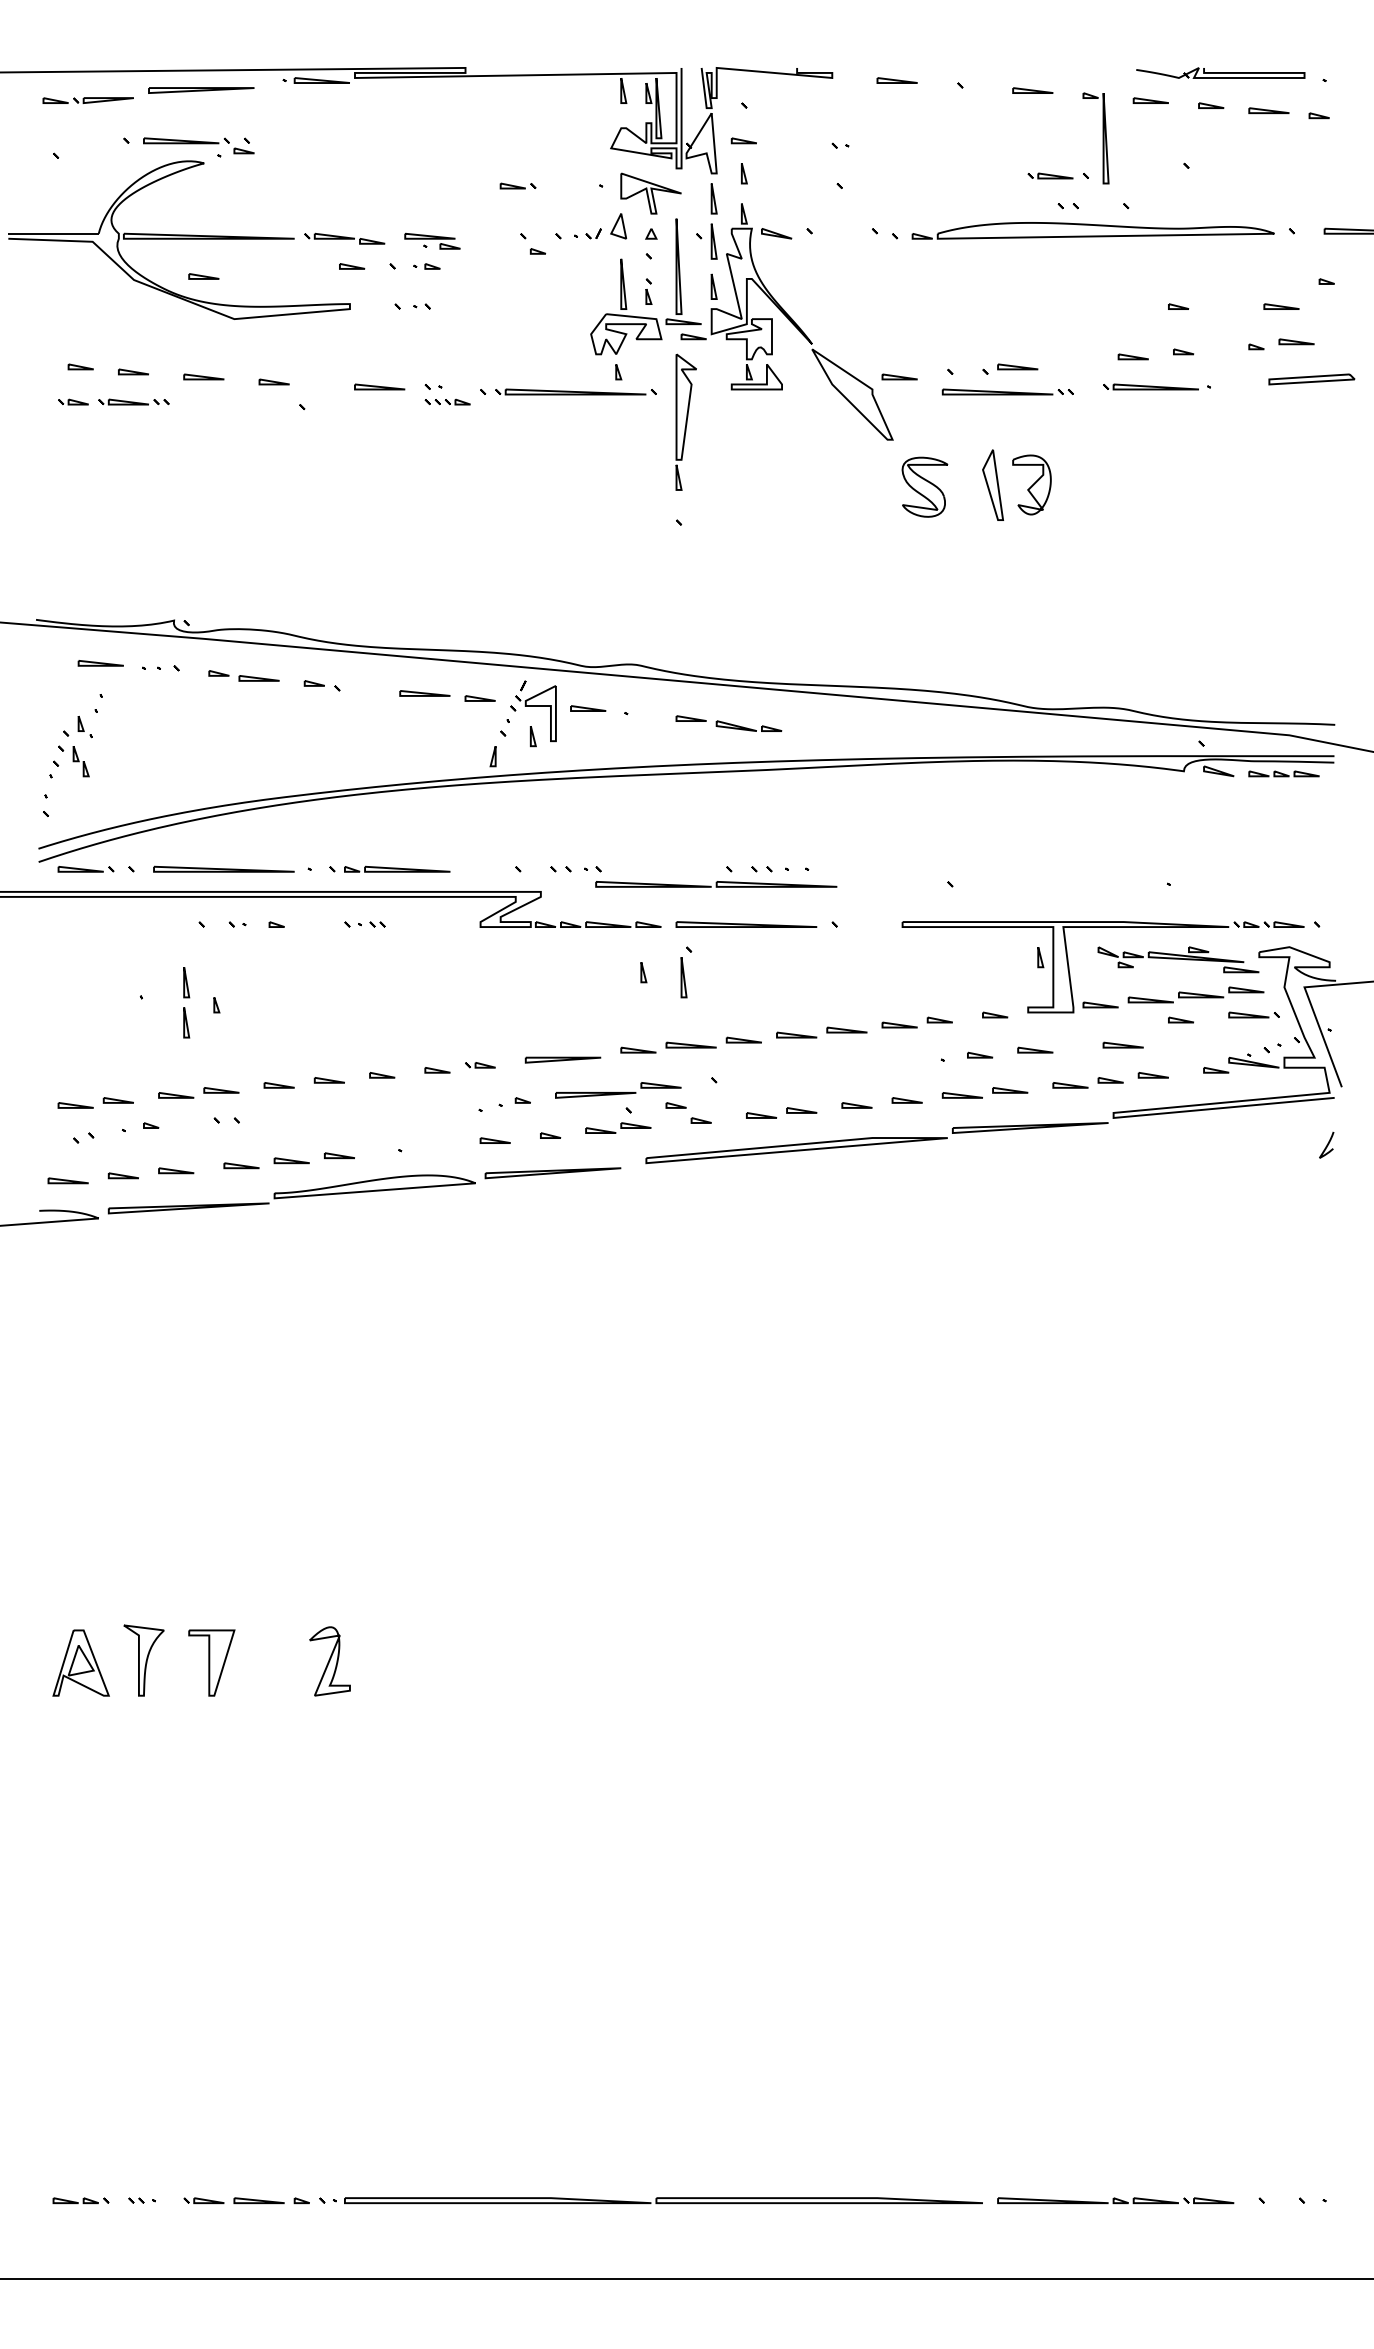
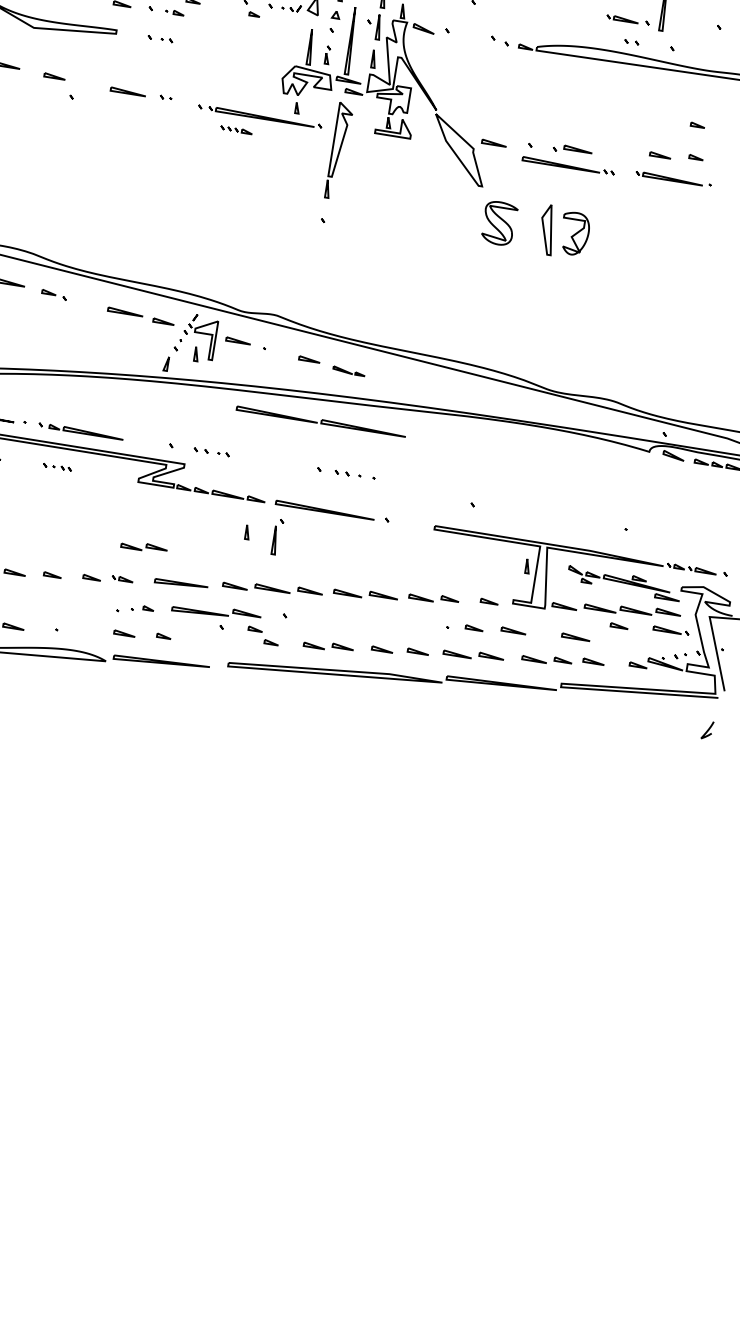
part: (447, 401) -> (236, 129), moved
part: (748, 725) -> (348, 370), size x0.7
part: (716, 884) -> (321, 421), moved
part: (618, 1127) -> (144, 546), moved

